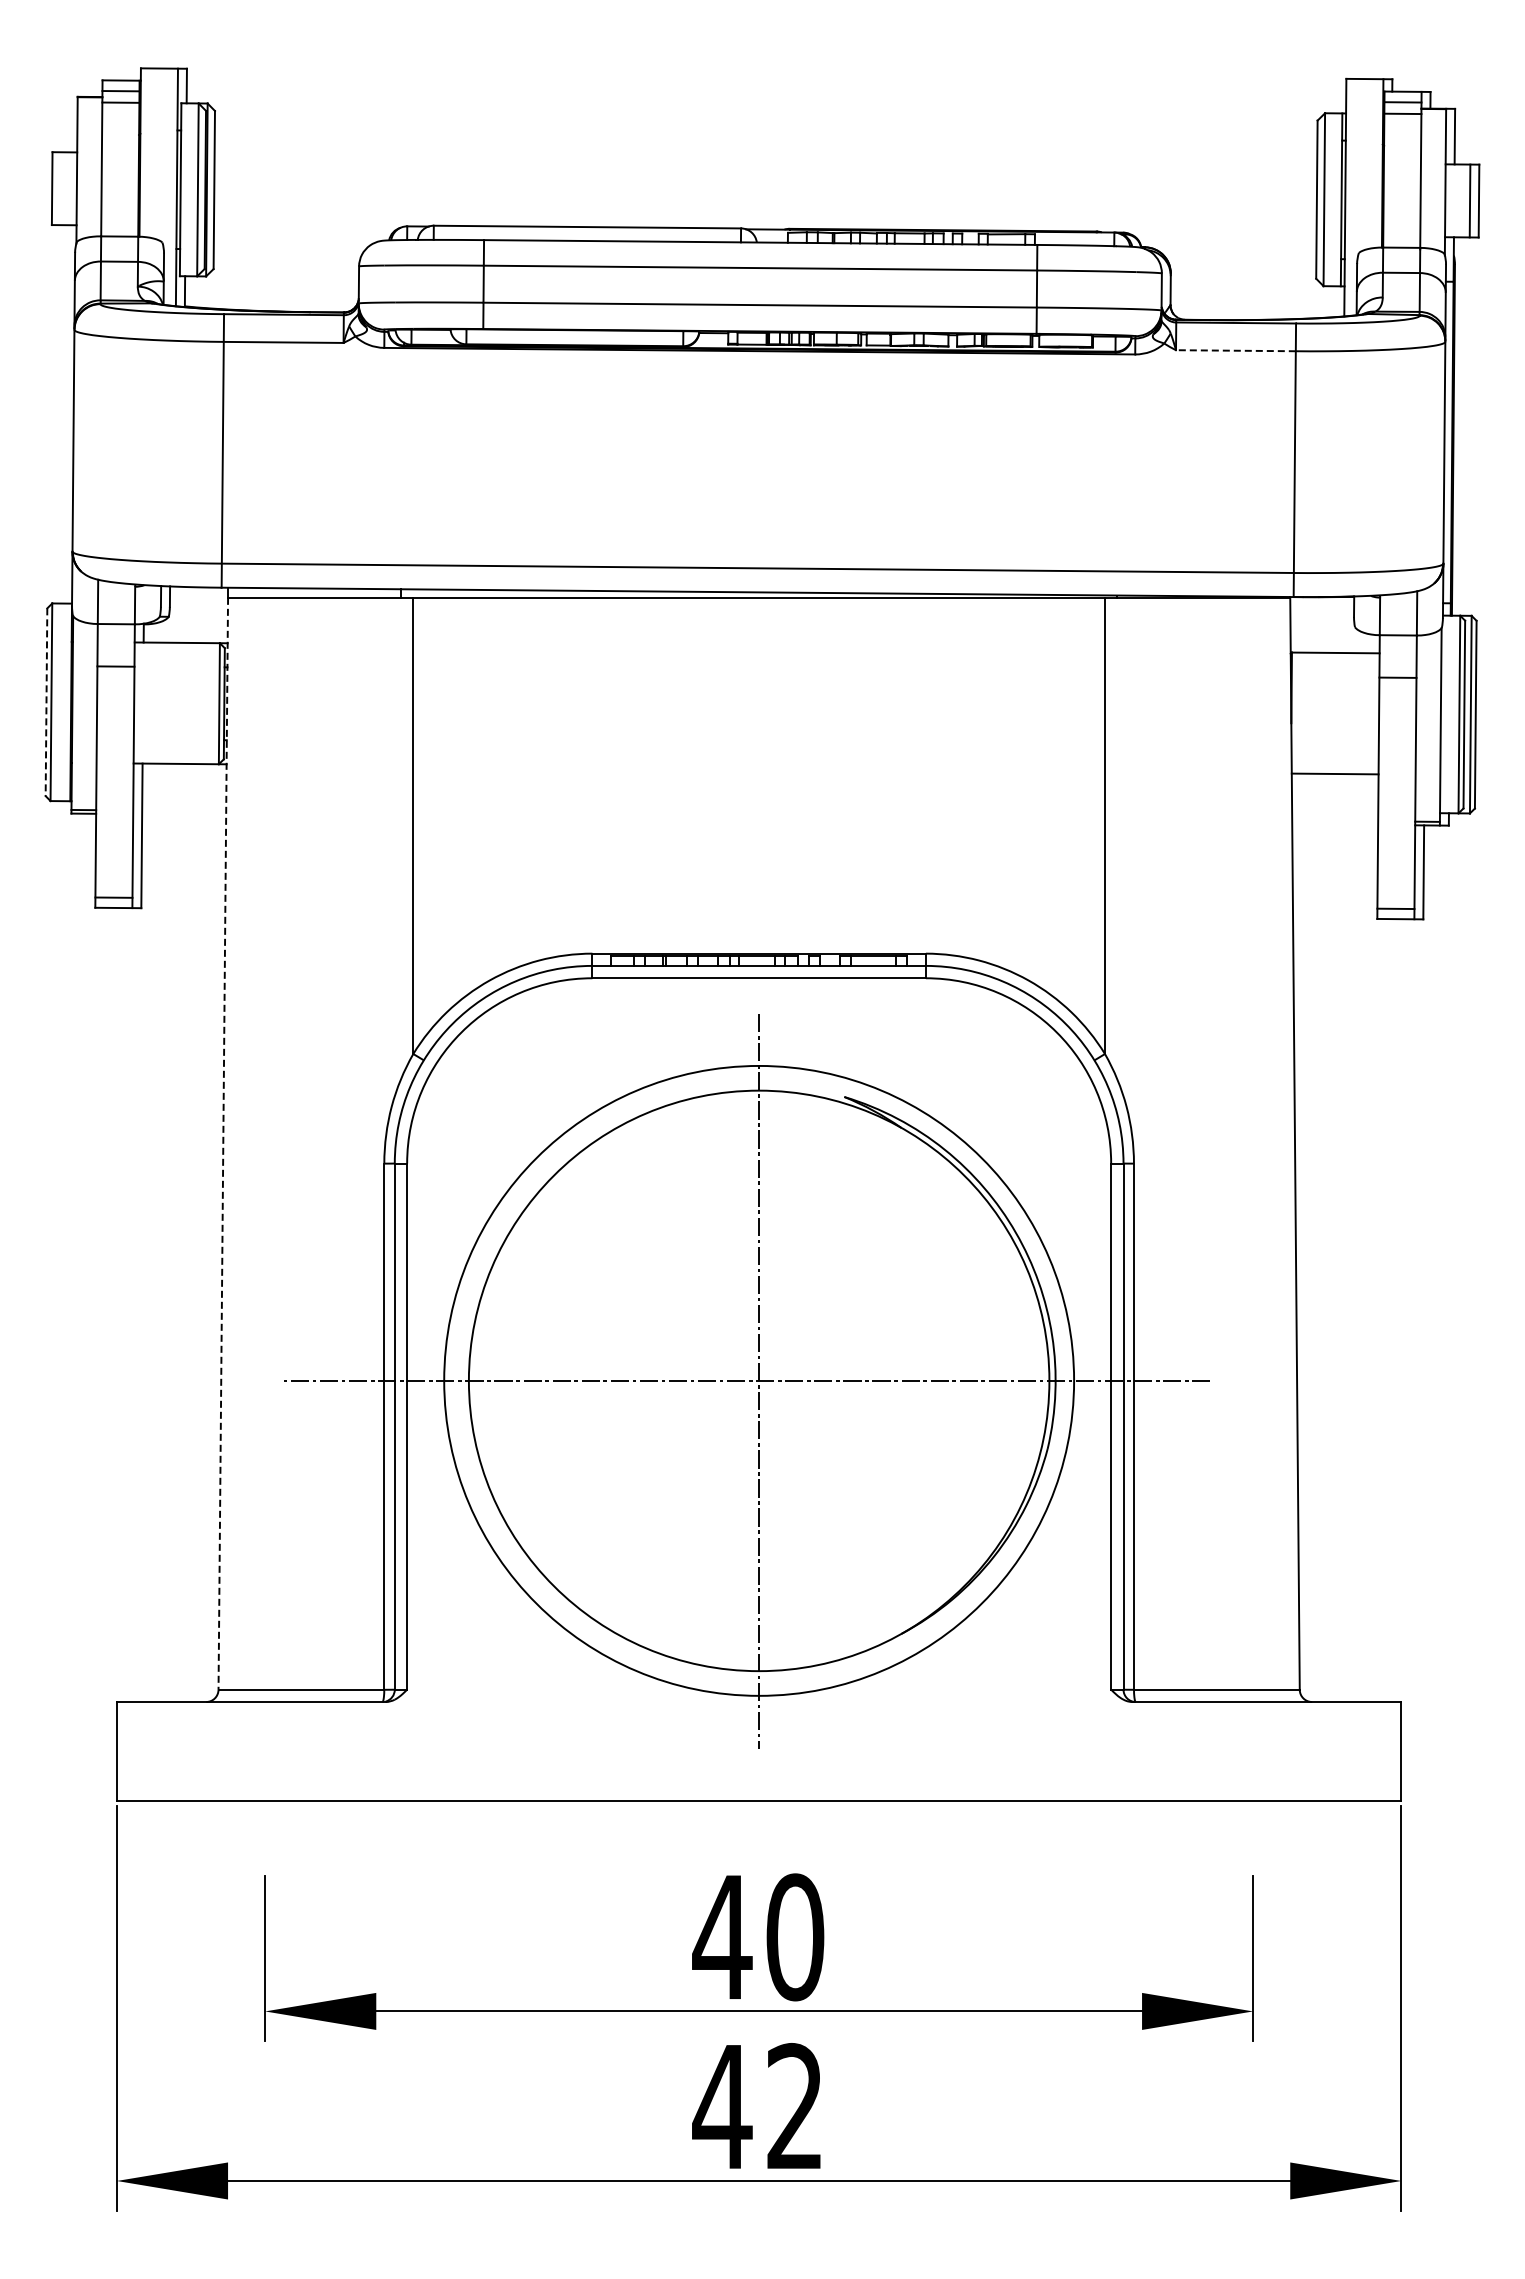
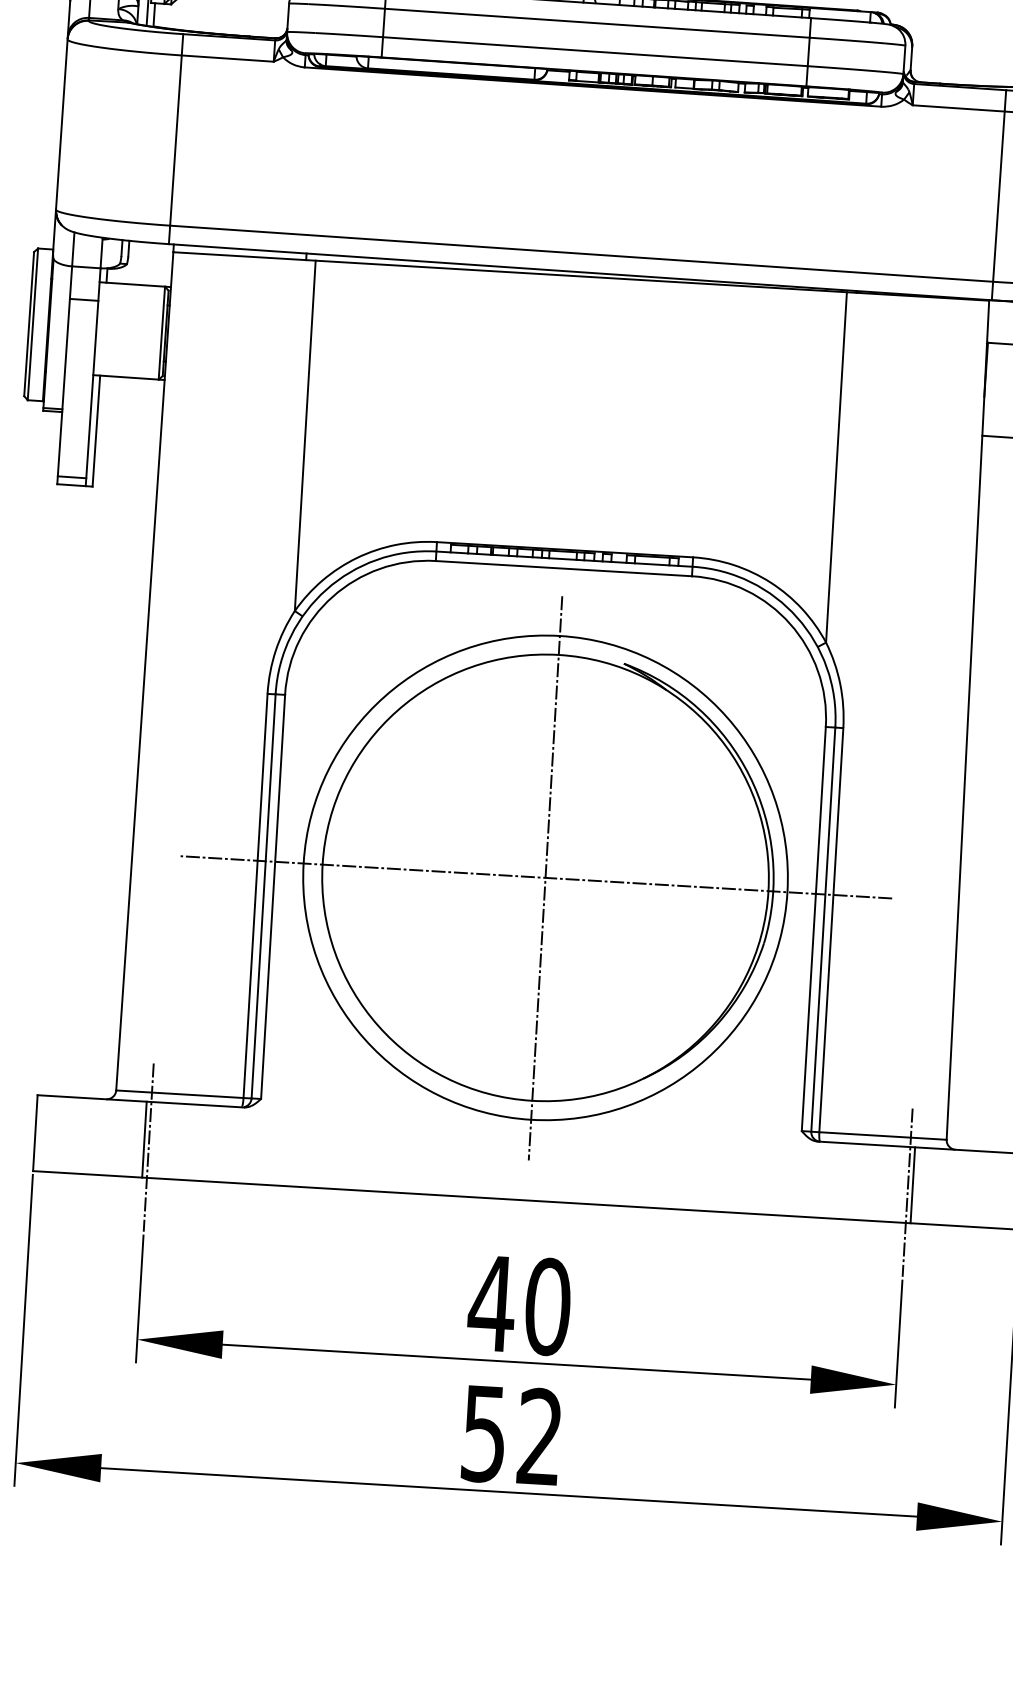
line: (1235, 350) -> (958, 108), dashed -> solid
line: (46, 702) -> (29, 324), dashed -> solid
line: (223, 1143) -> (144, 671), dashed -> solid
line: (258, 1751) -> (144, 1139), added
line: (1259, 1751) -> (912, 1185), added
line: (265, 1760) -> (149, 1146), added
line: (1253, 1760) -> (907, 1191), added
text: (722, 2107) -> (484, 1434), 42 -> 52

